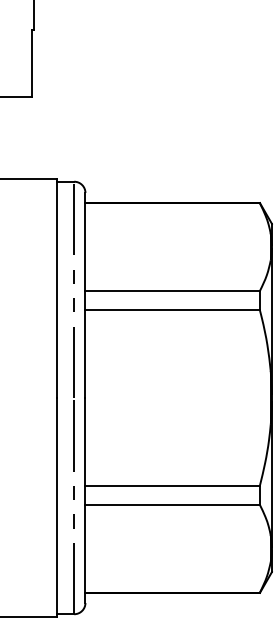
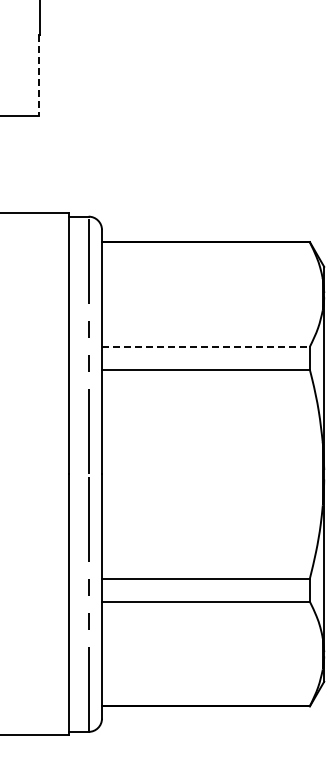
line: (32, 63) -> (38, 75), solid -> dashed
line: (172, 290) -> (205, 346), solid -> dashed

